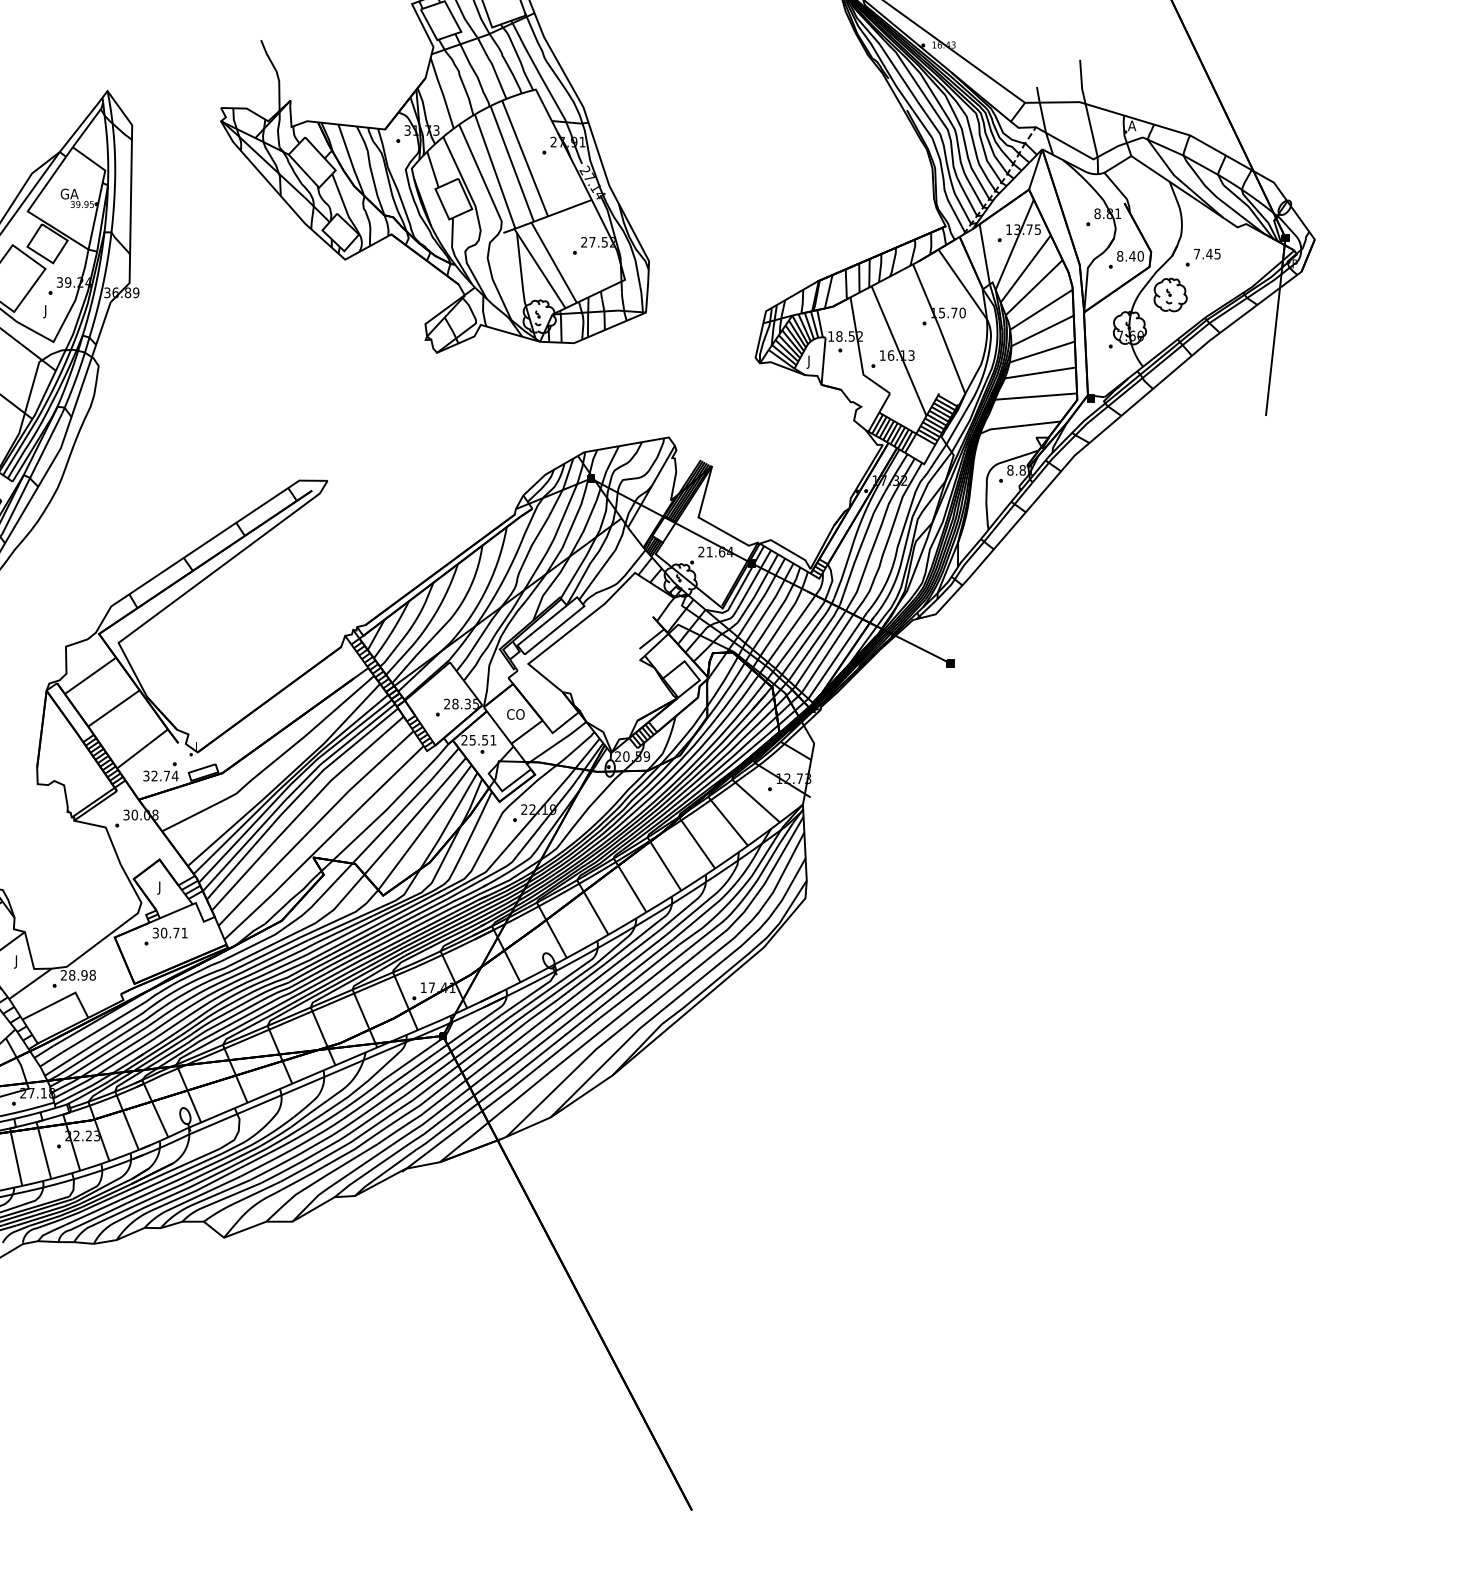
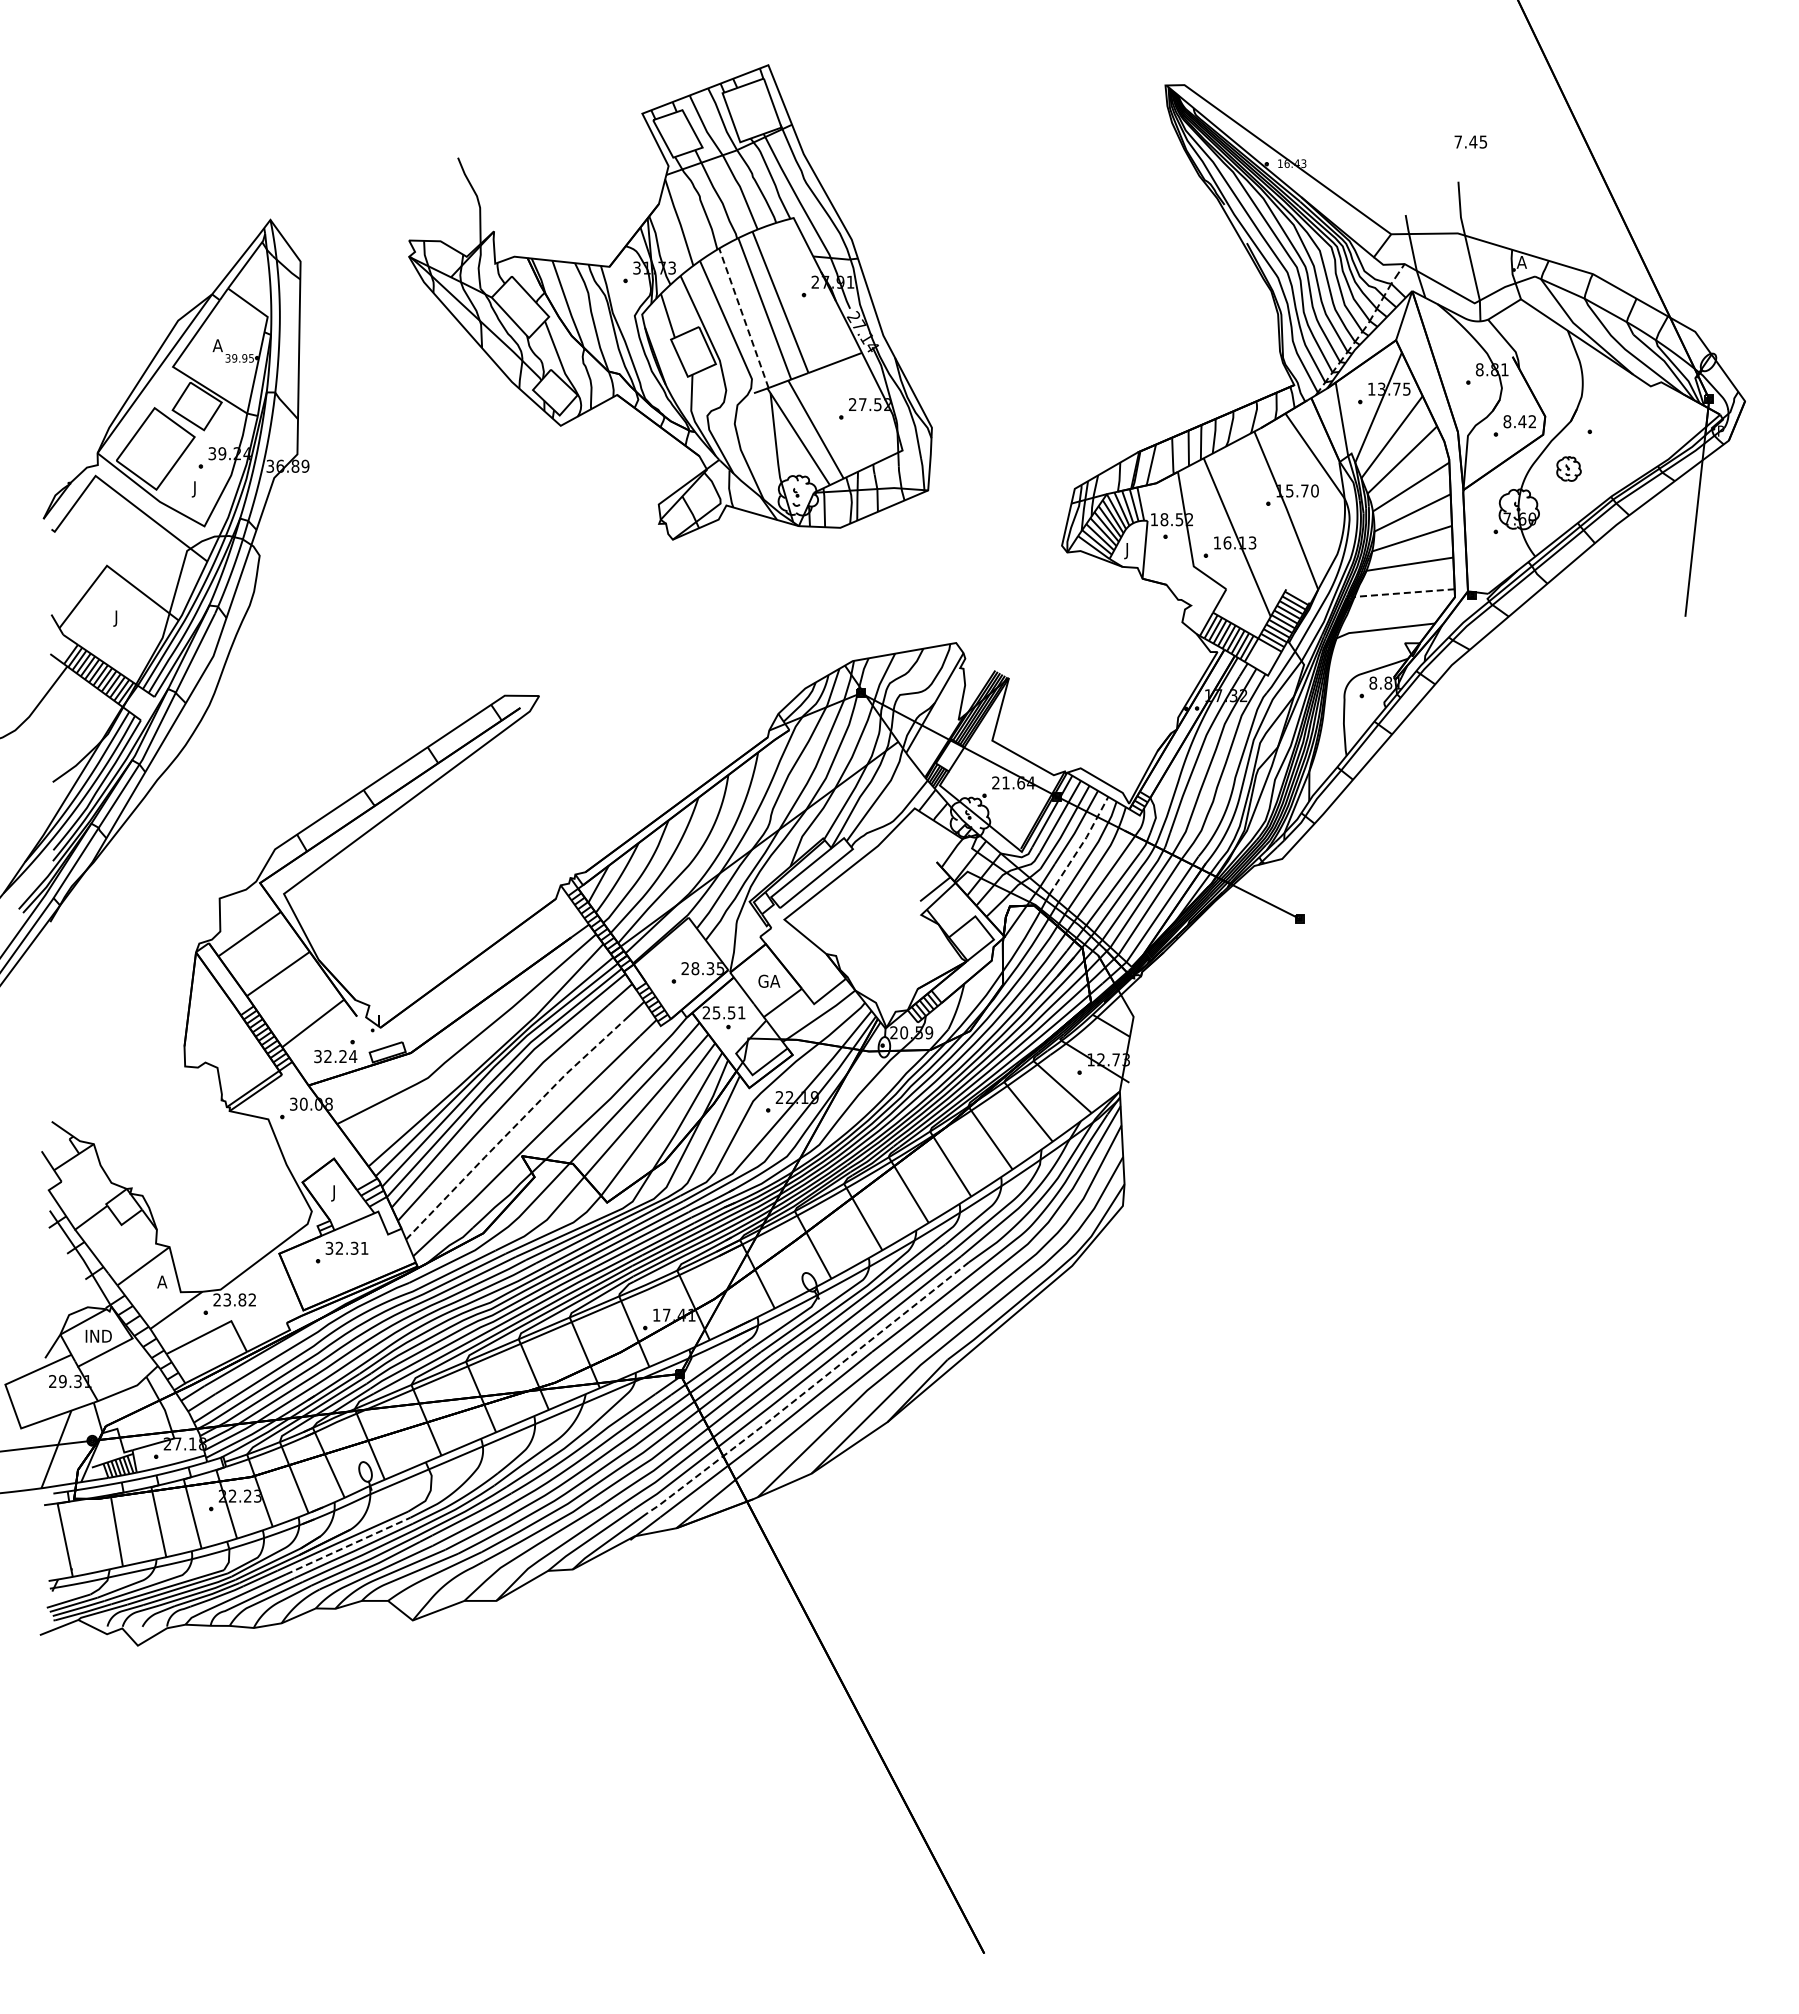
line: (494, 171) -> (743, 318), solid -> dashed
text: (69, 193) -> (223, 345), GA -> A
text: (1207, 253) -> (1470, 141), moved
text: (1140, 256) -> (1532, 421), 8.40 -> 8.42
part: (1170, 294) -> (1568, 468), size x0.6
line: (1032, 396) -> (1400, 593), solid -> dashed
line: (771, 603) -> (1081, 845), solid -> dashed
text: (518, 713) -> (772, 980), CO -> GA
text: (166, 776) -> (342, 1056), 32.74 -> 32.24
line: (306, 834) -> (513, 1127), solid -> dashed
text: (169, 932) -> (346, 1247), 30.71 -> 32.31
text: (18, 961) -> (161, 1283), J -> A
text: (82, 974) -> (239, 1299), 28.98 -> 23.82
line: (548, 1049) -> (808, 1390), solid -> dashed
line: (170, 1177) -> (347, 1546), solid -> dashed

